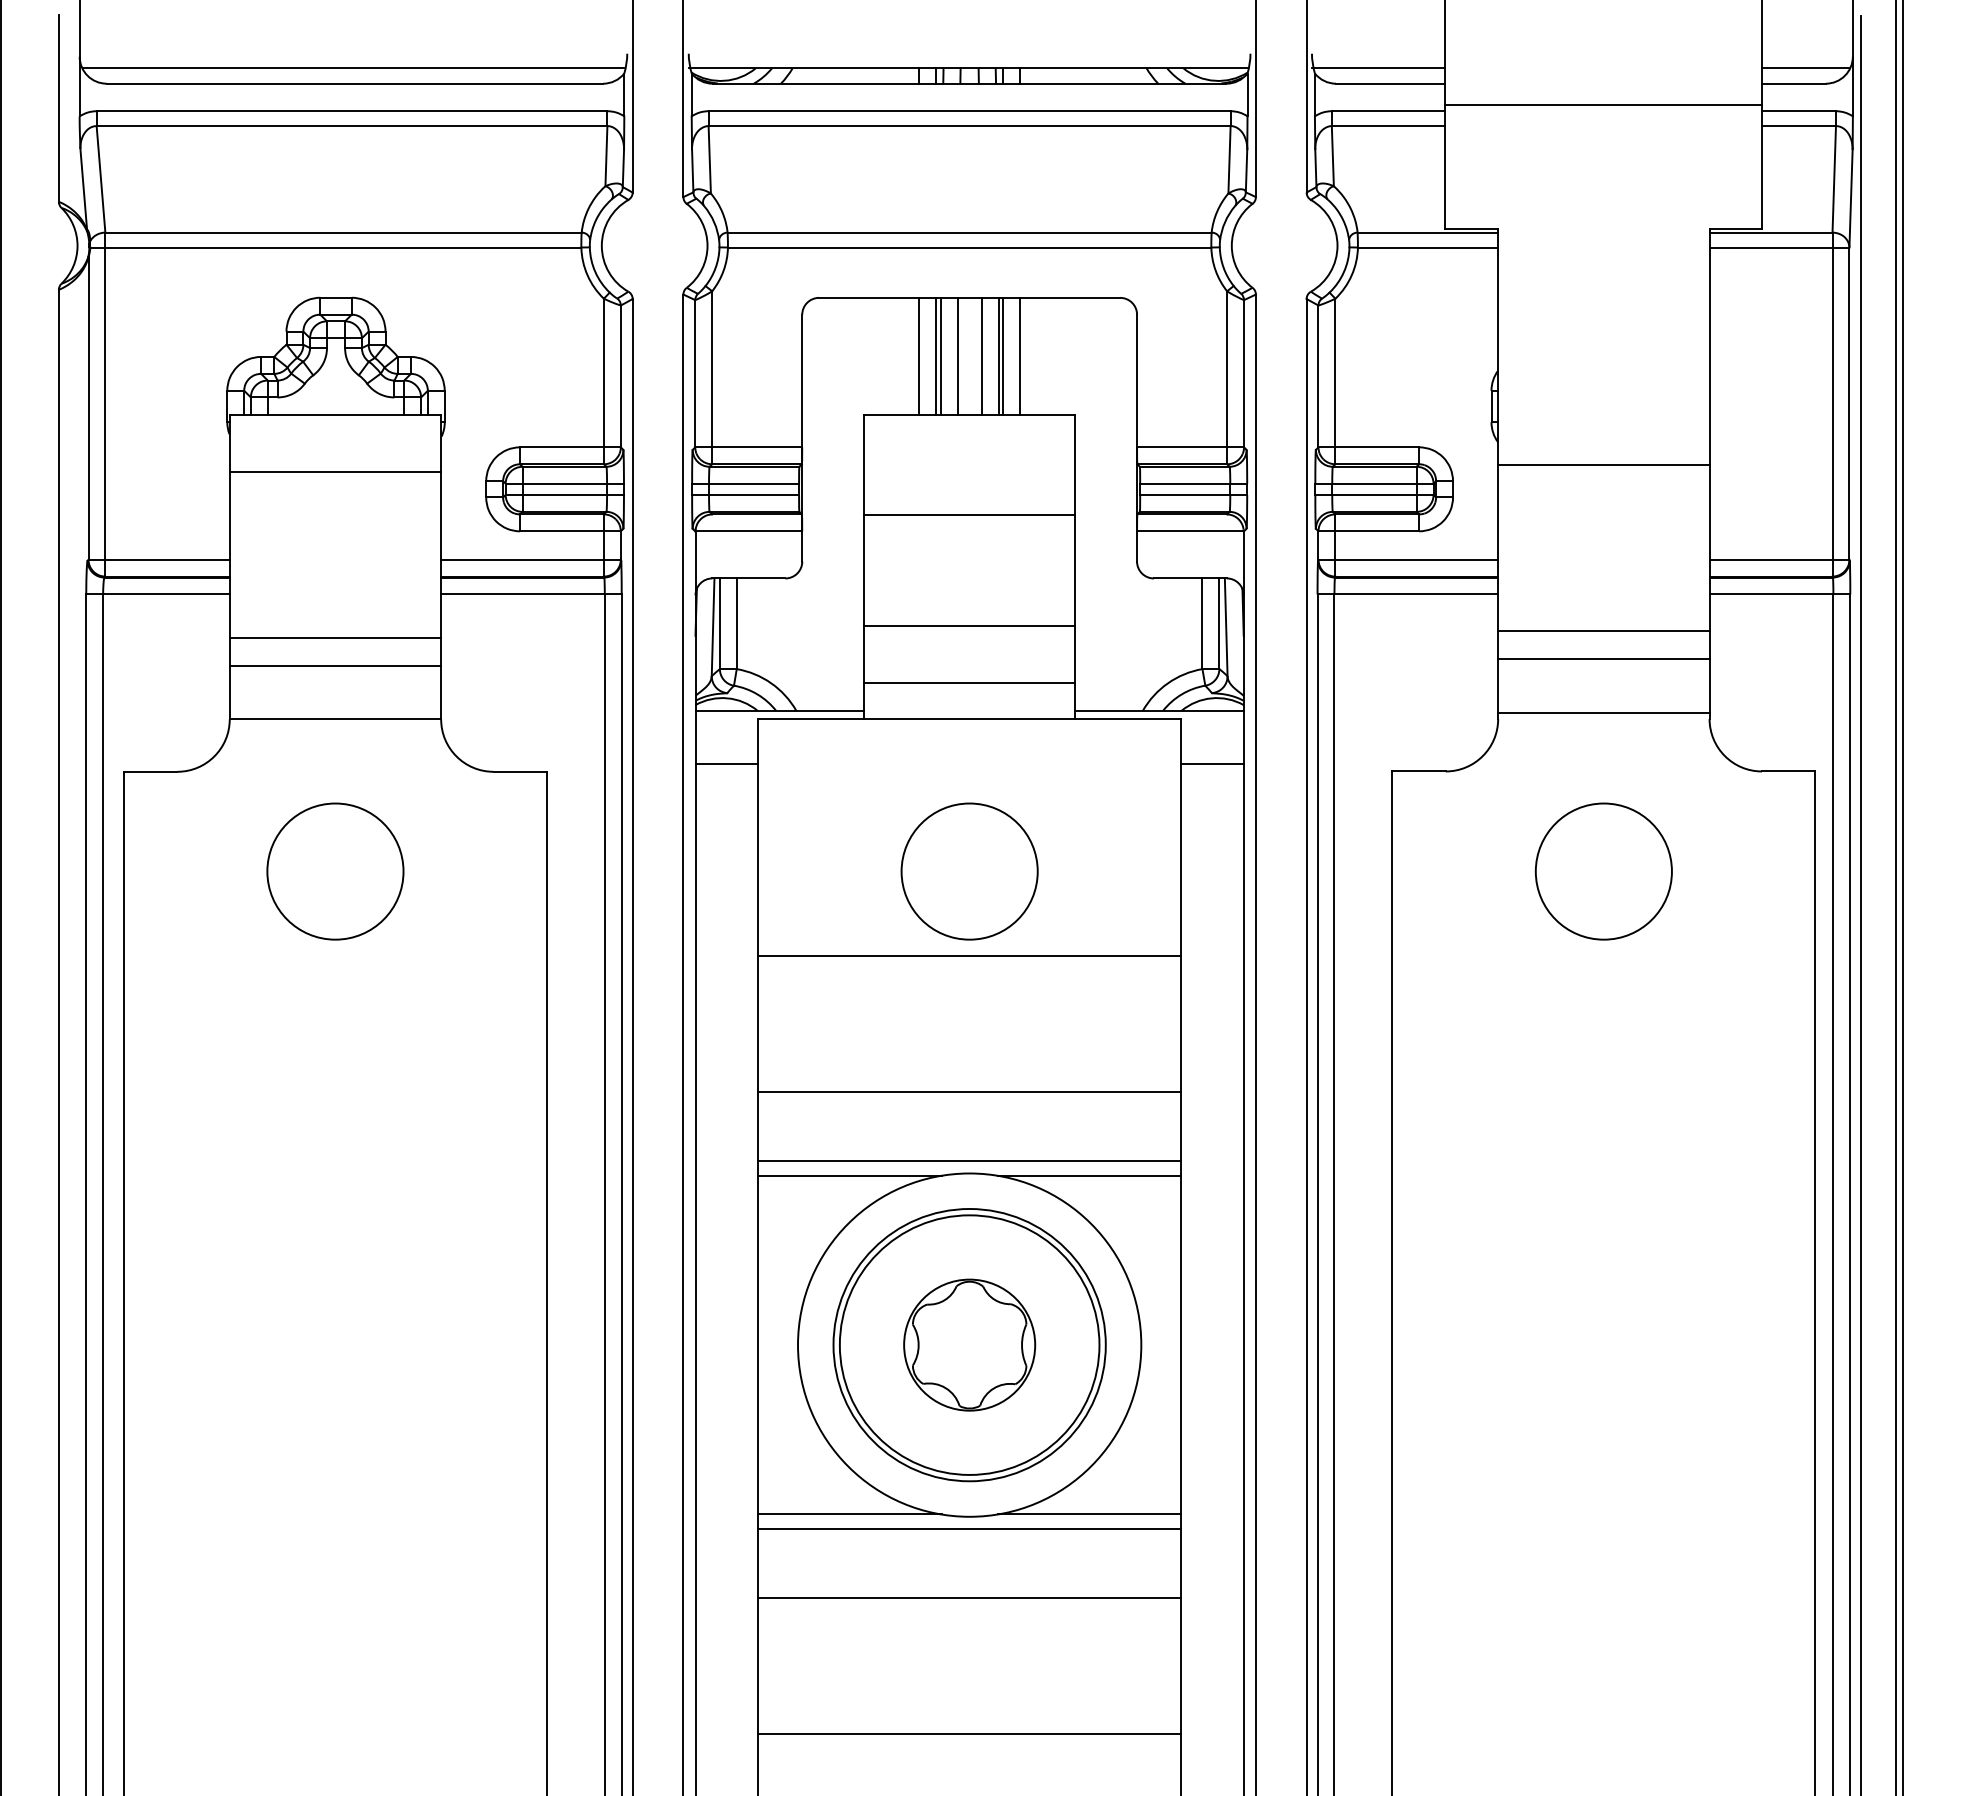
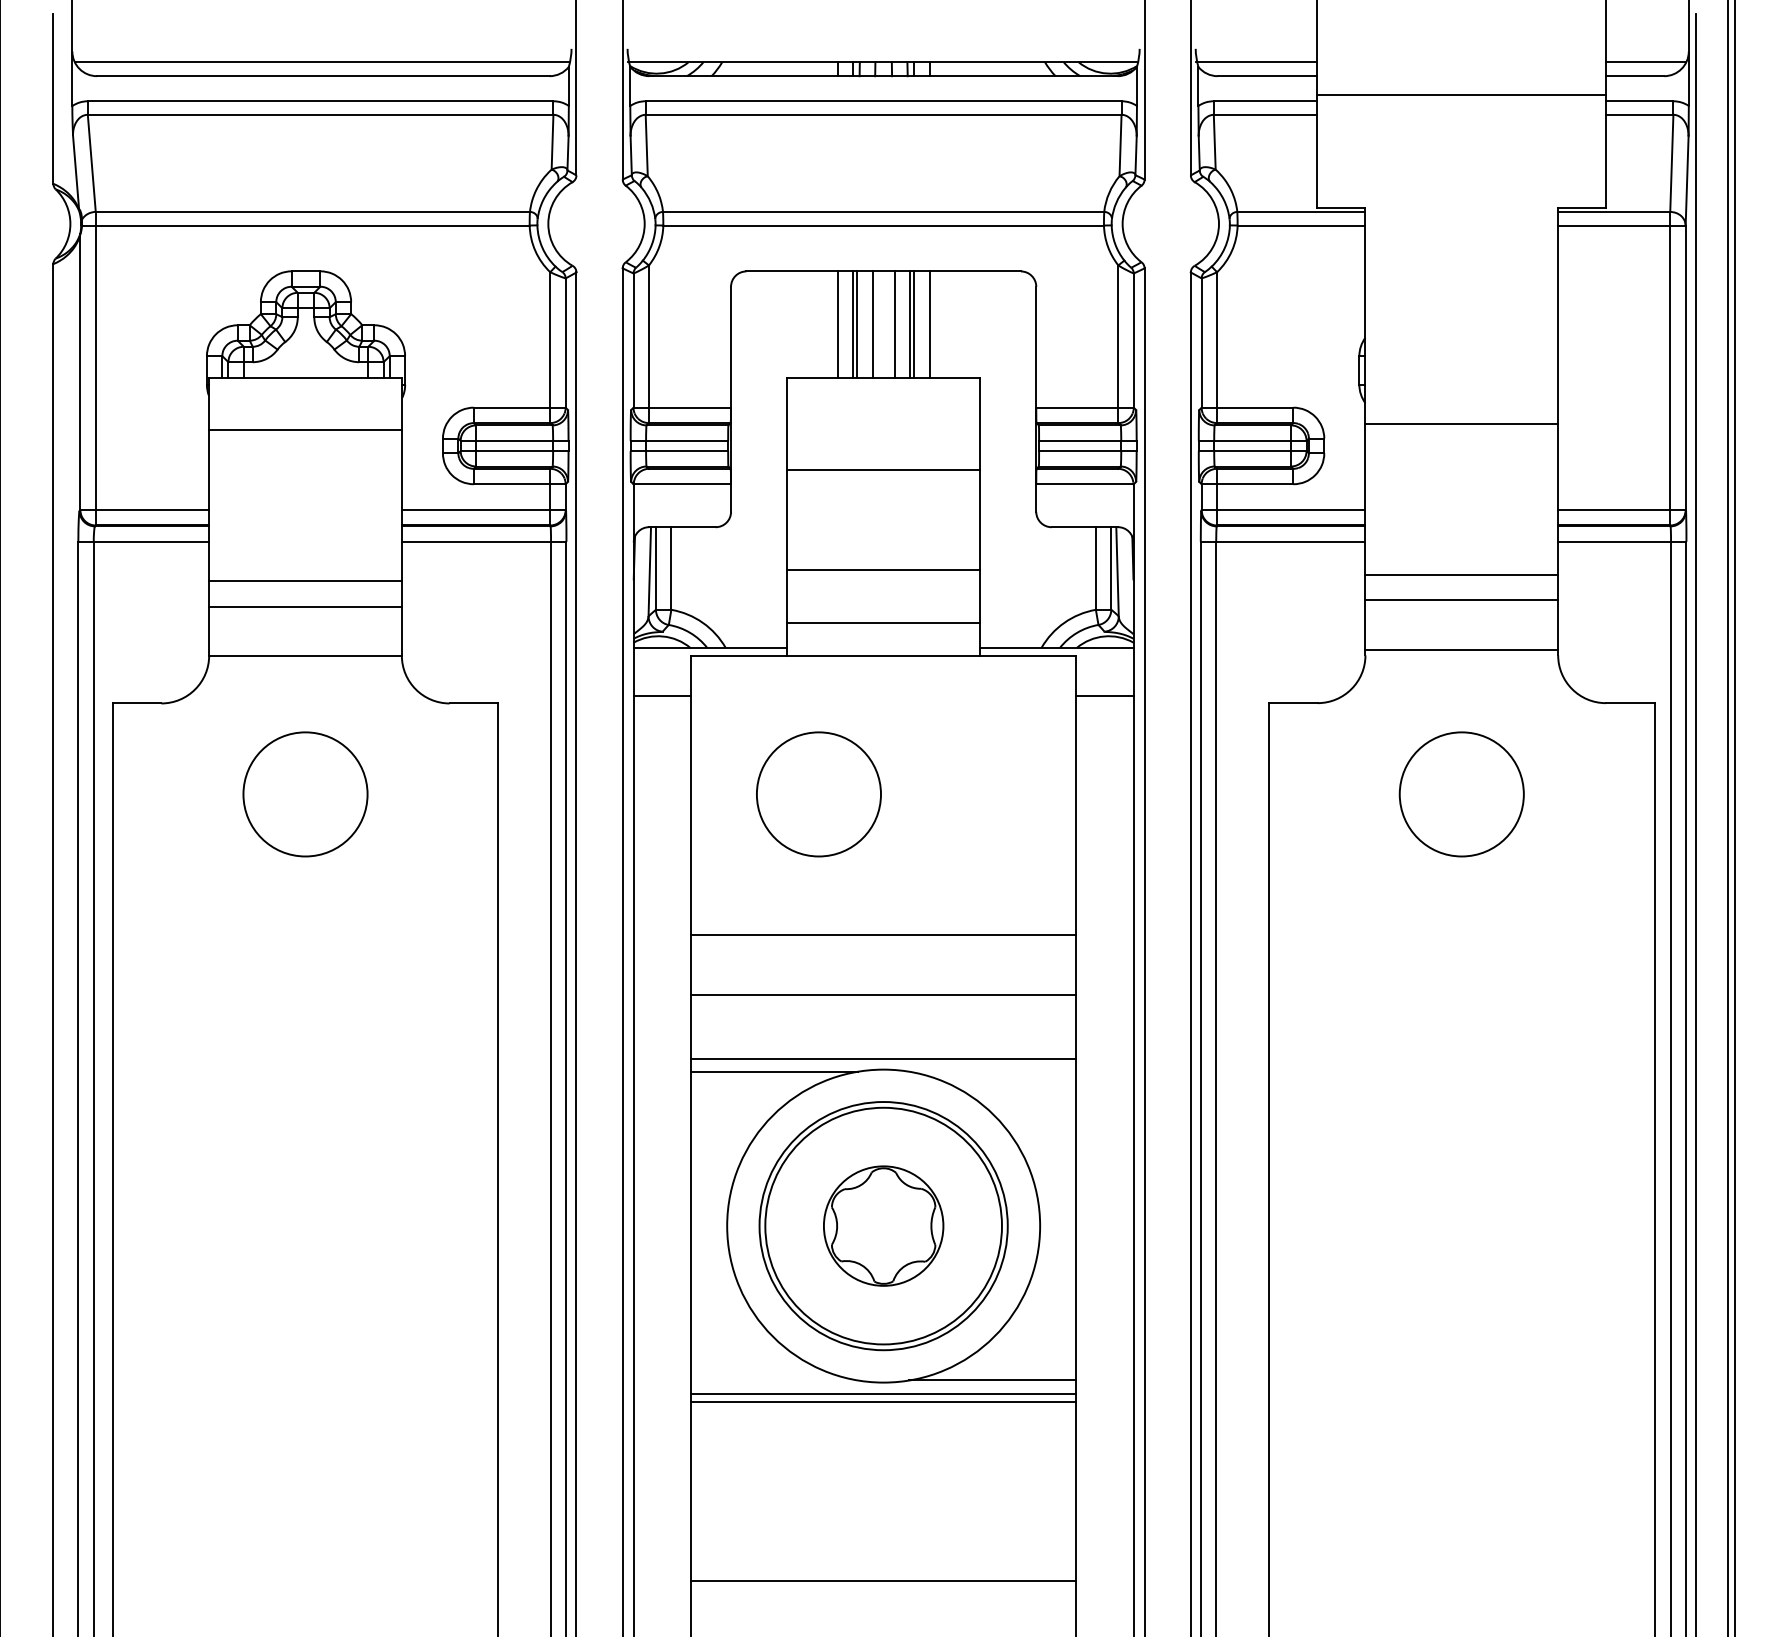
circle: (969, 871) -> (818, 794), moved
line: (969, 956) -> (883, 934), moved
line: (1089, 1176) -> (992, 1072), removed
line: (849, 1514) -> (774, 1380), removed
line: (969, 1598) -> (883, 1402), moved

